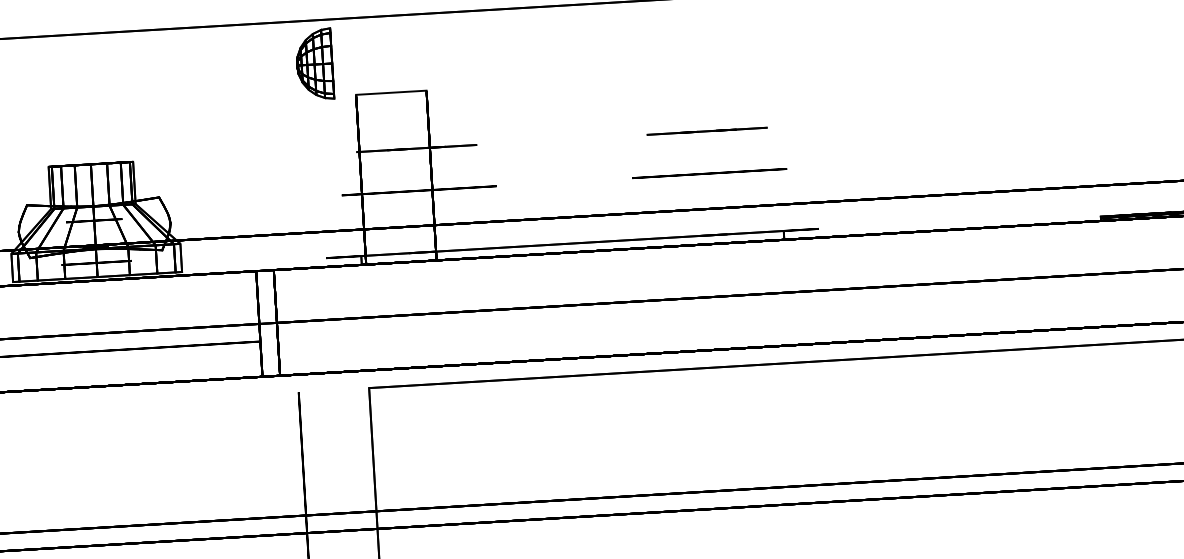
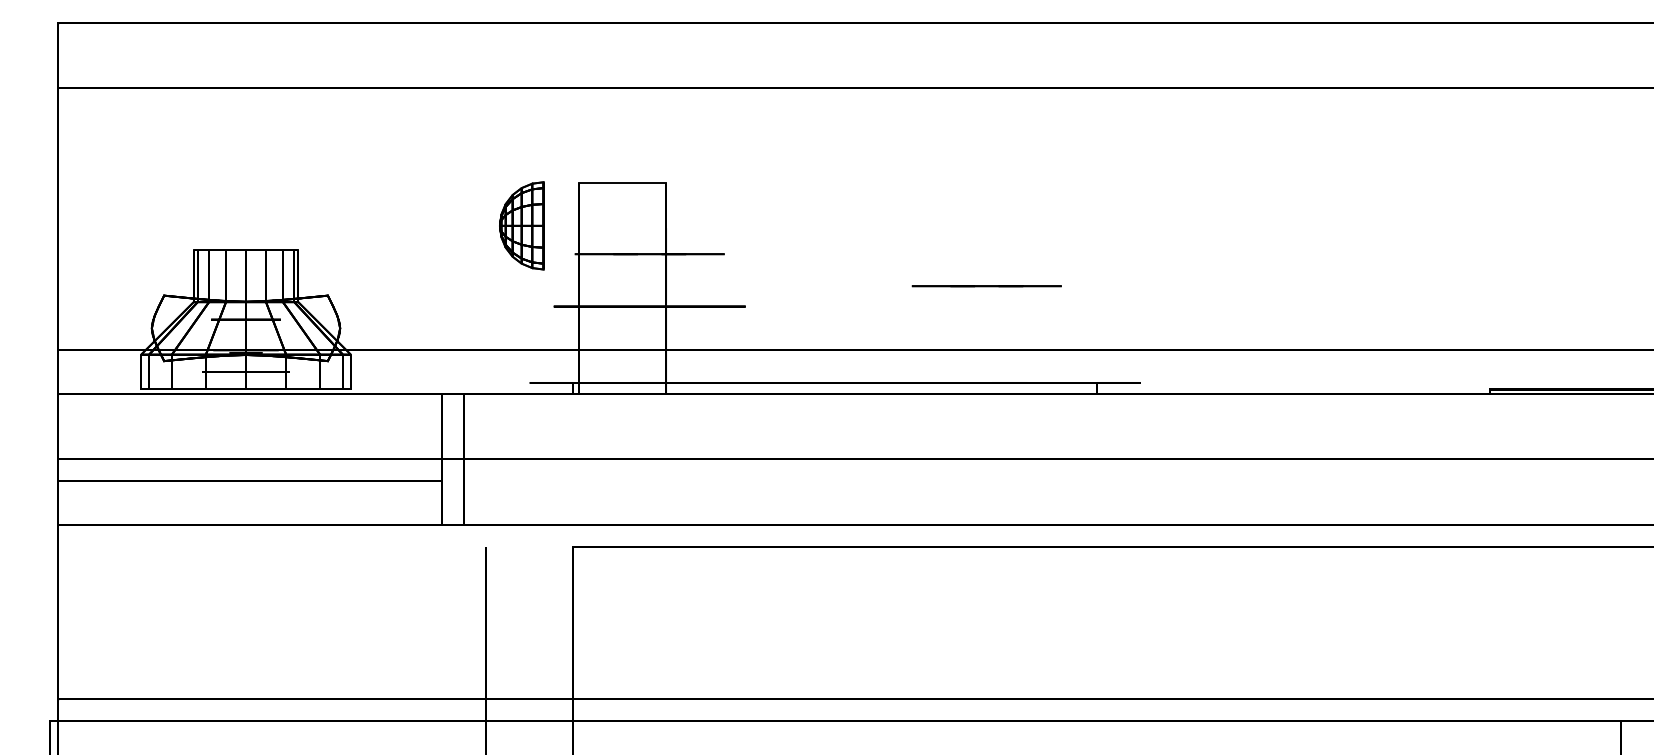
part: (314, 64) -> (521, 225), moved
line: (706, 131) -> (986, 286), moved
circle: (709, 173) -> (1009, 306), removed

